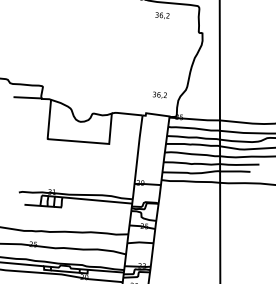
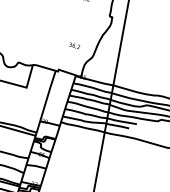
text: (159, 94) -> (74, 45), moved

